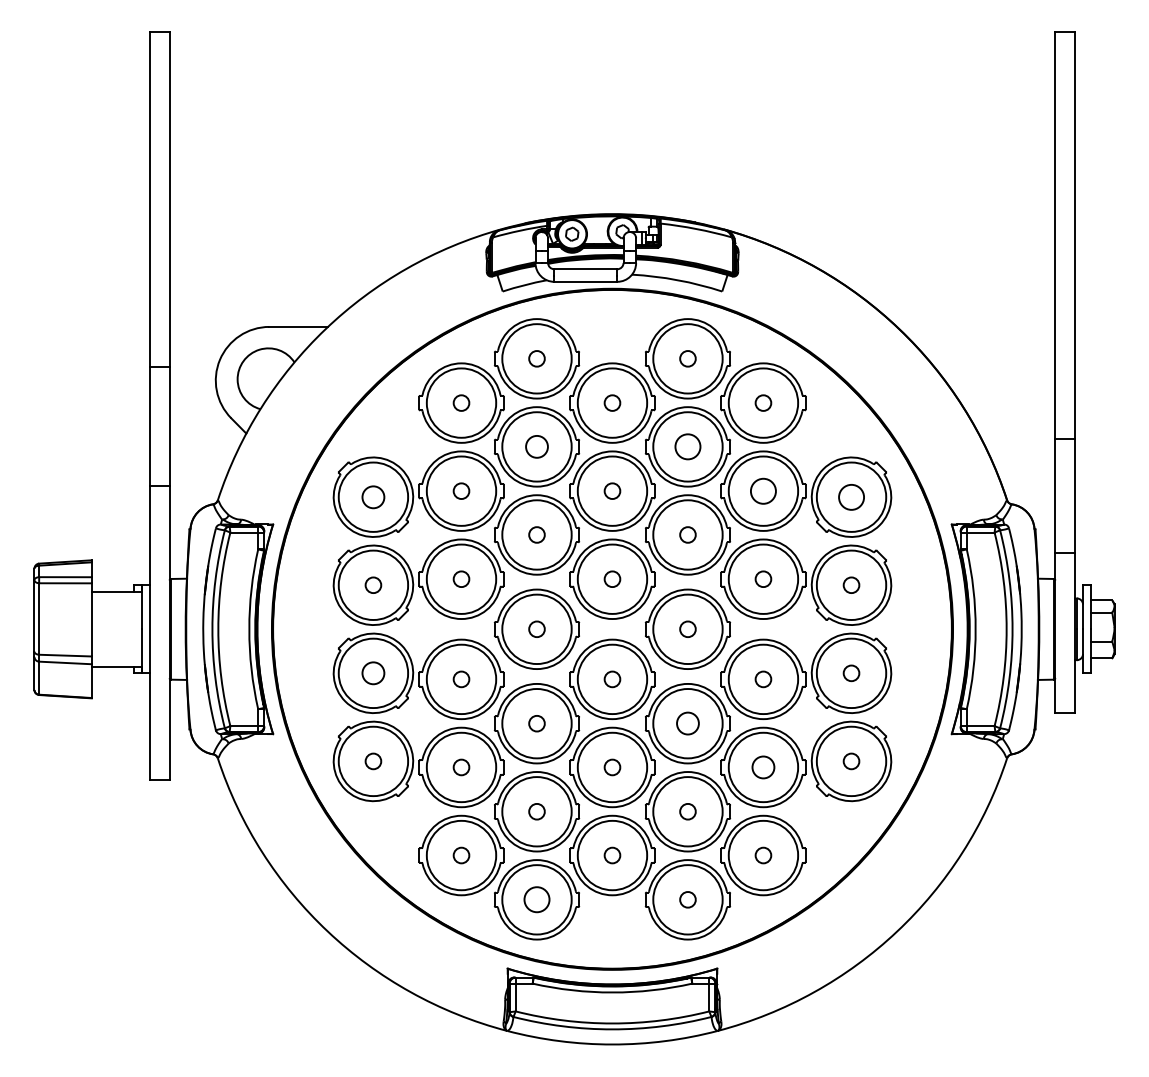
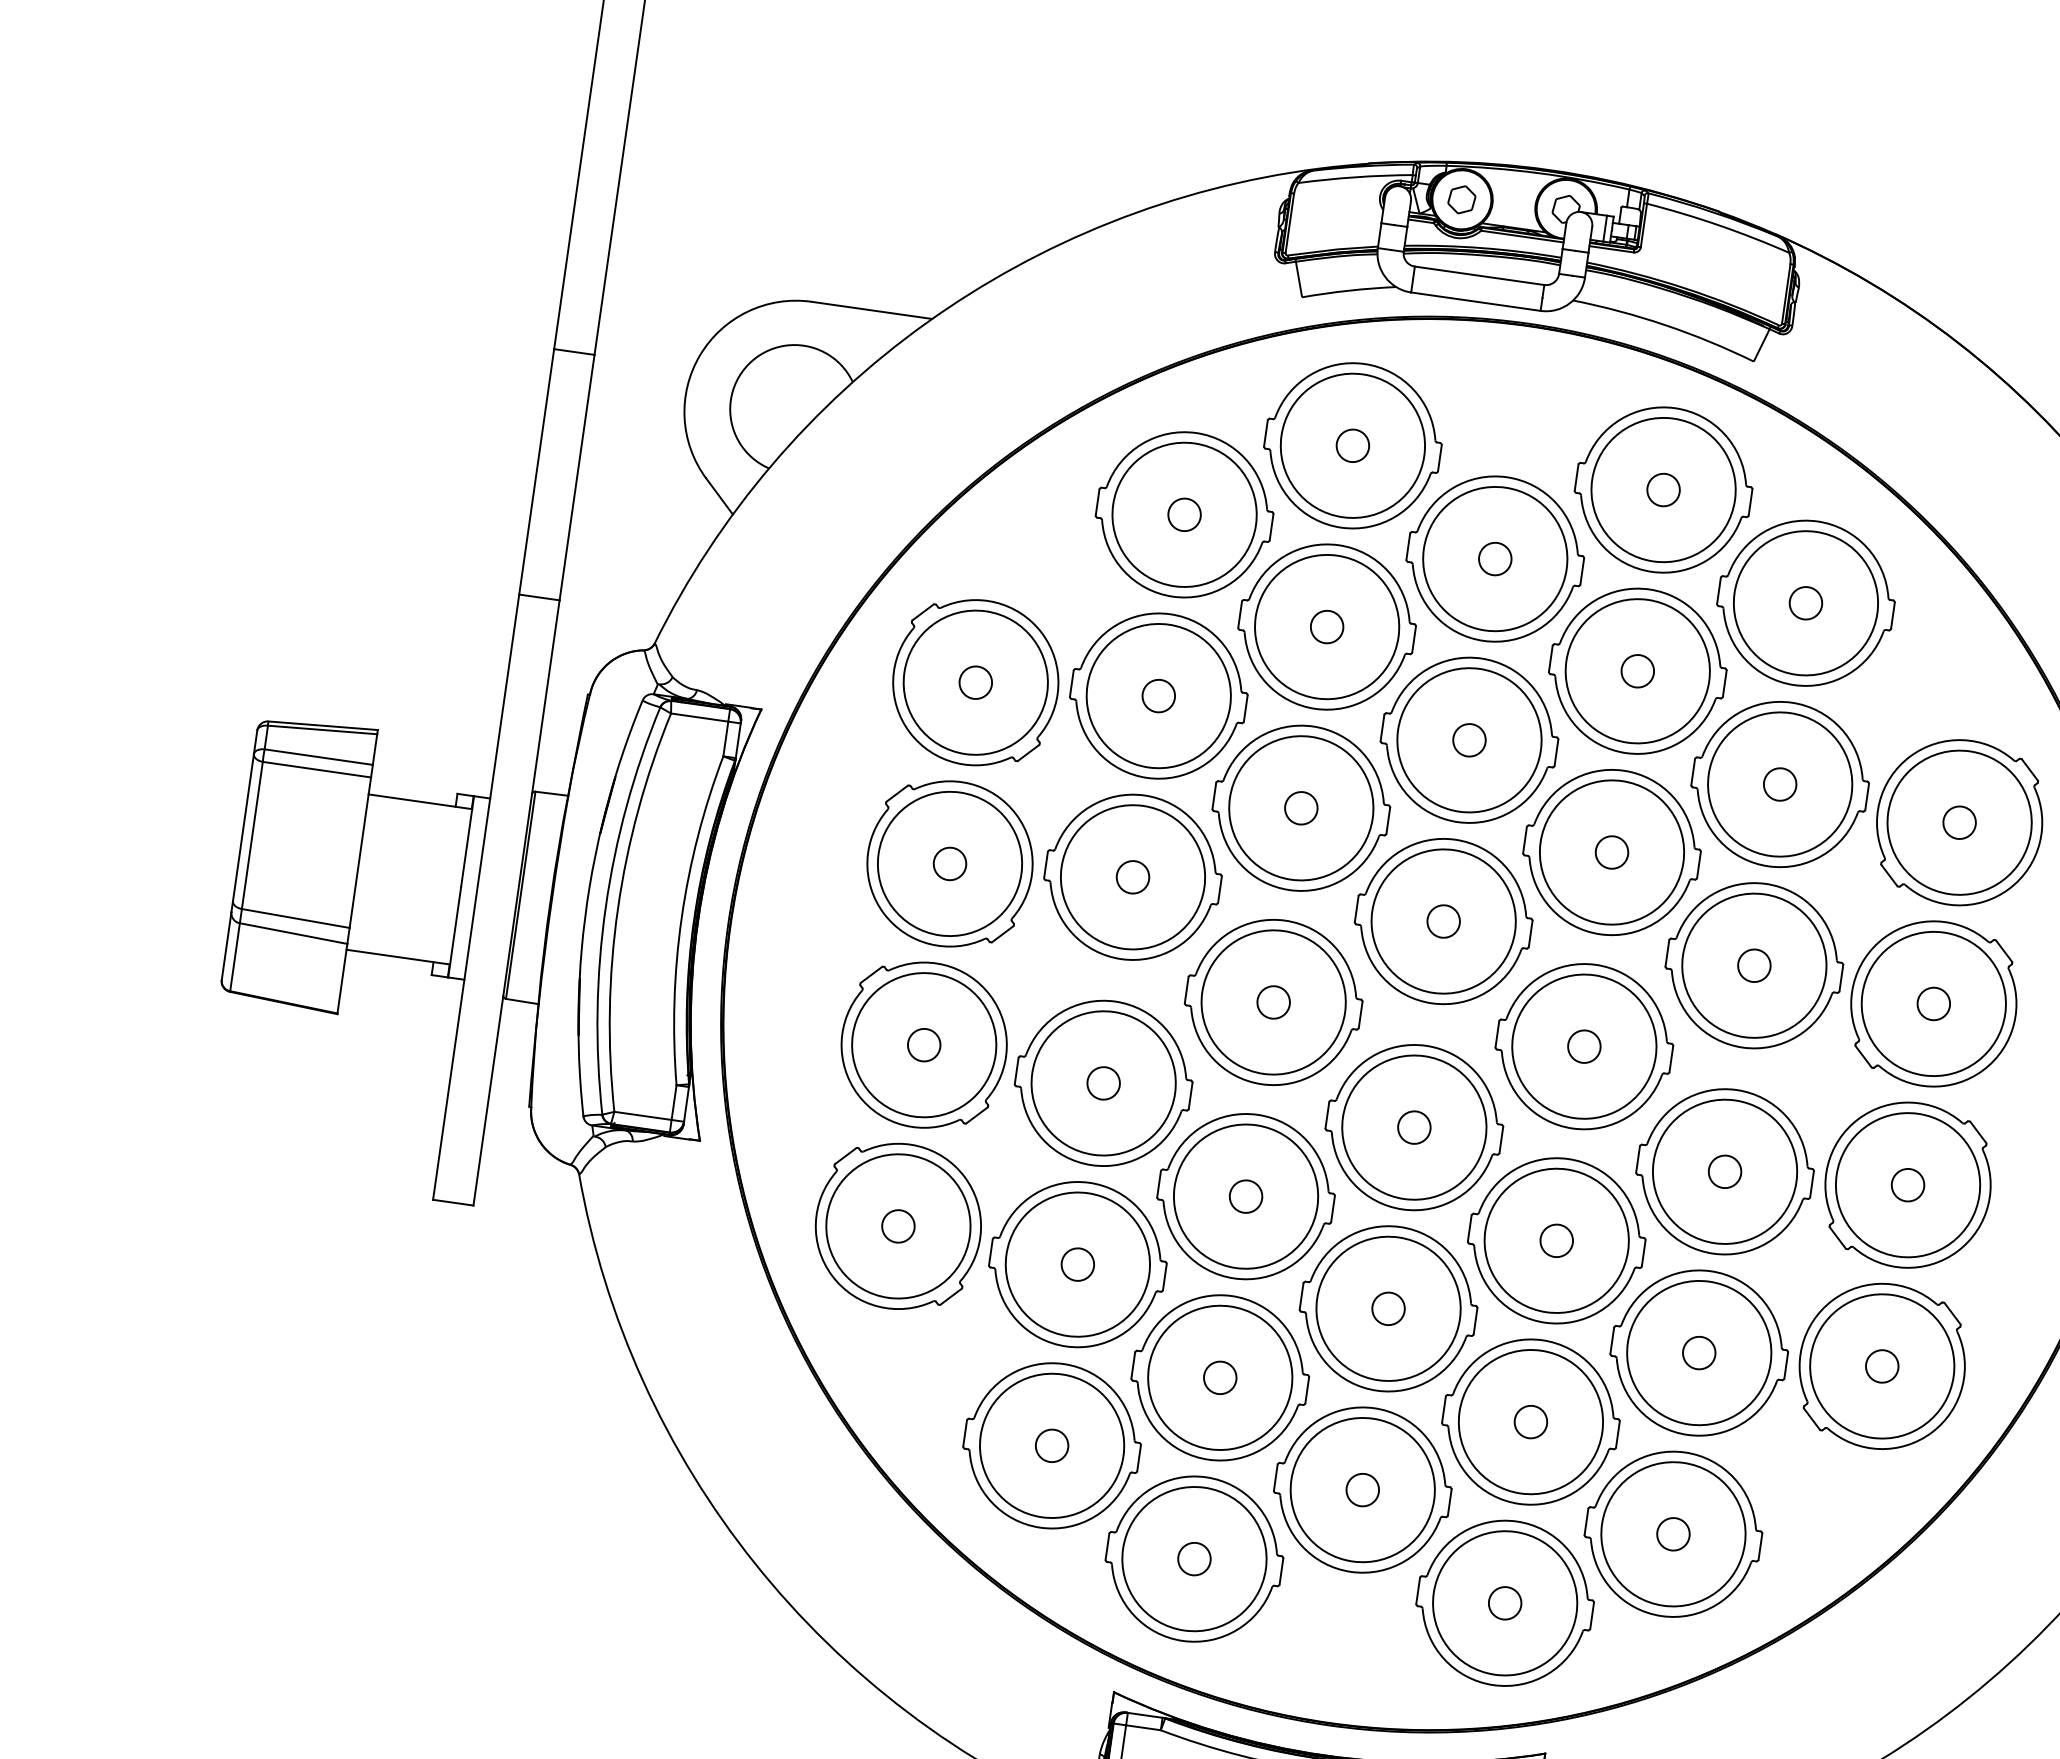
circle: (536, 446) -> (1326, 626), size x0.71
circle: (687, 446) -> (1636, 670), size x0.62
circle: (763, 490) -> (1780, 783), size x0.62
circle: (373, 496) -> (976, 681), size x0.71
circle: (851, 496) -> (1959, 821), size x0.62
circle: (373, 673) -> (924, 1045), size x0.71
circle: (687, 723) -> (1555, 1240), size x0.71
circle: (763, 767) -> (1699, 1353), size x0.71
circle: (536, 899) -> (1193, 1558), size x0.62

